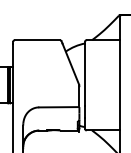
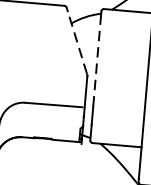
line: (70, 64) -> (76, 43), solid -> dashed
line: (85, 75) -> (97, 61), solid -> dashed

